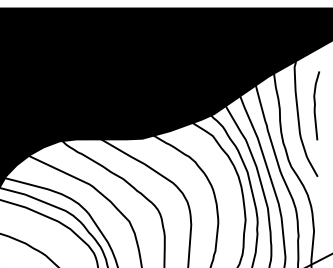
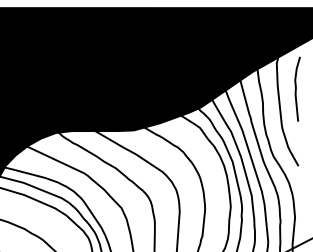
curve: (315, 105) -> (296, 88), moved

